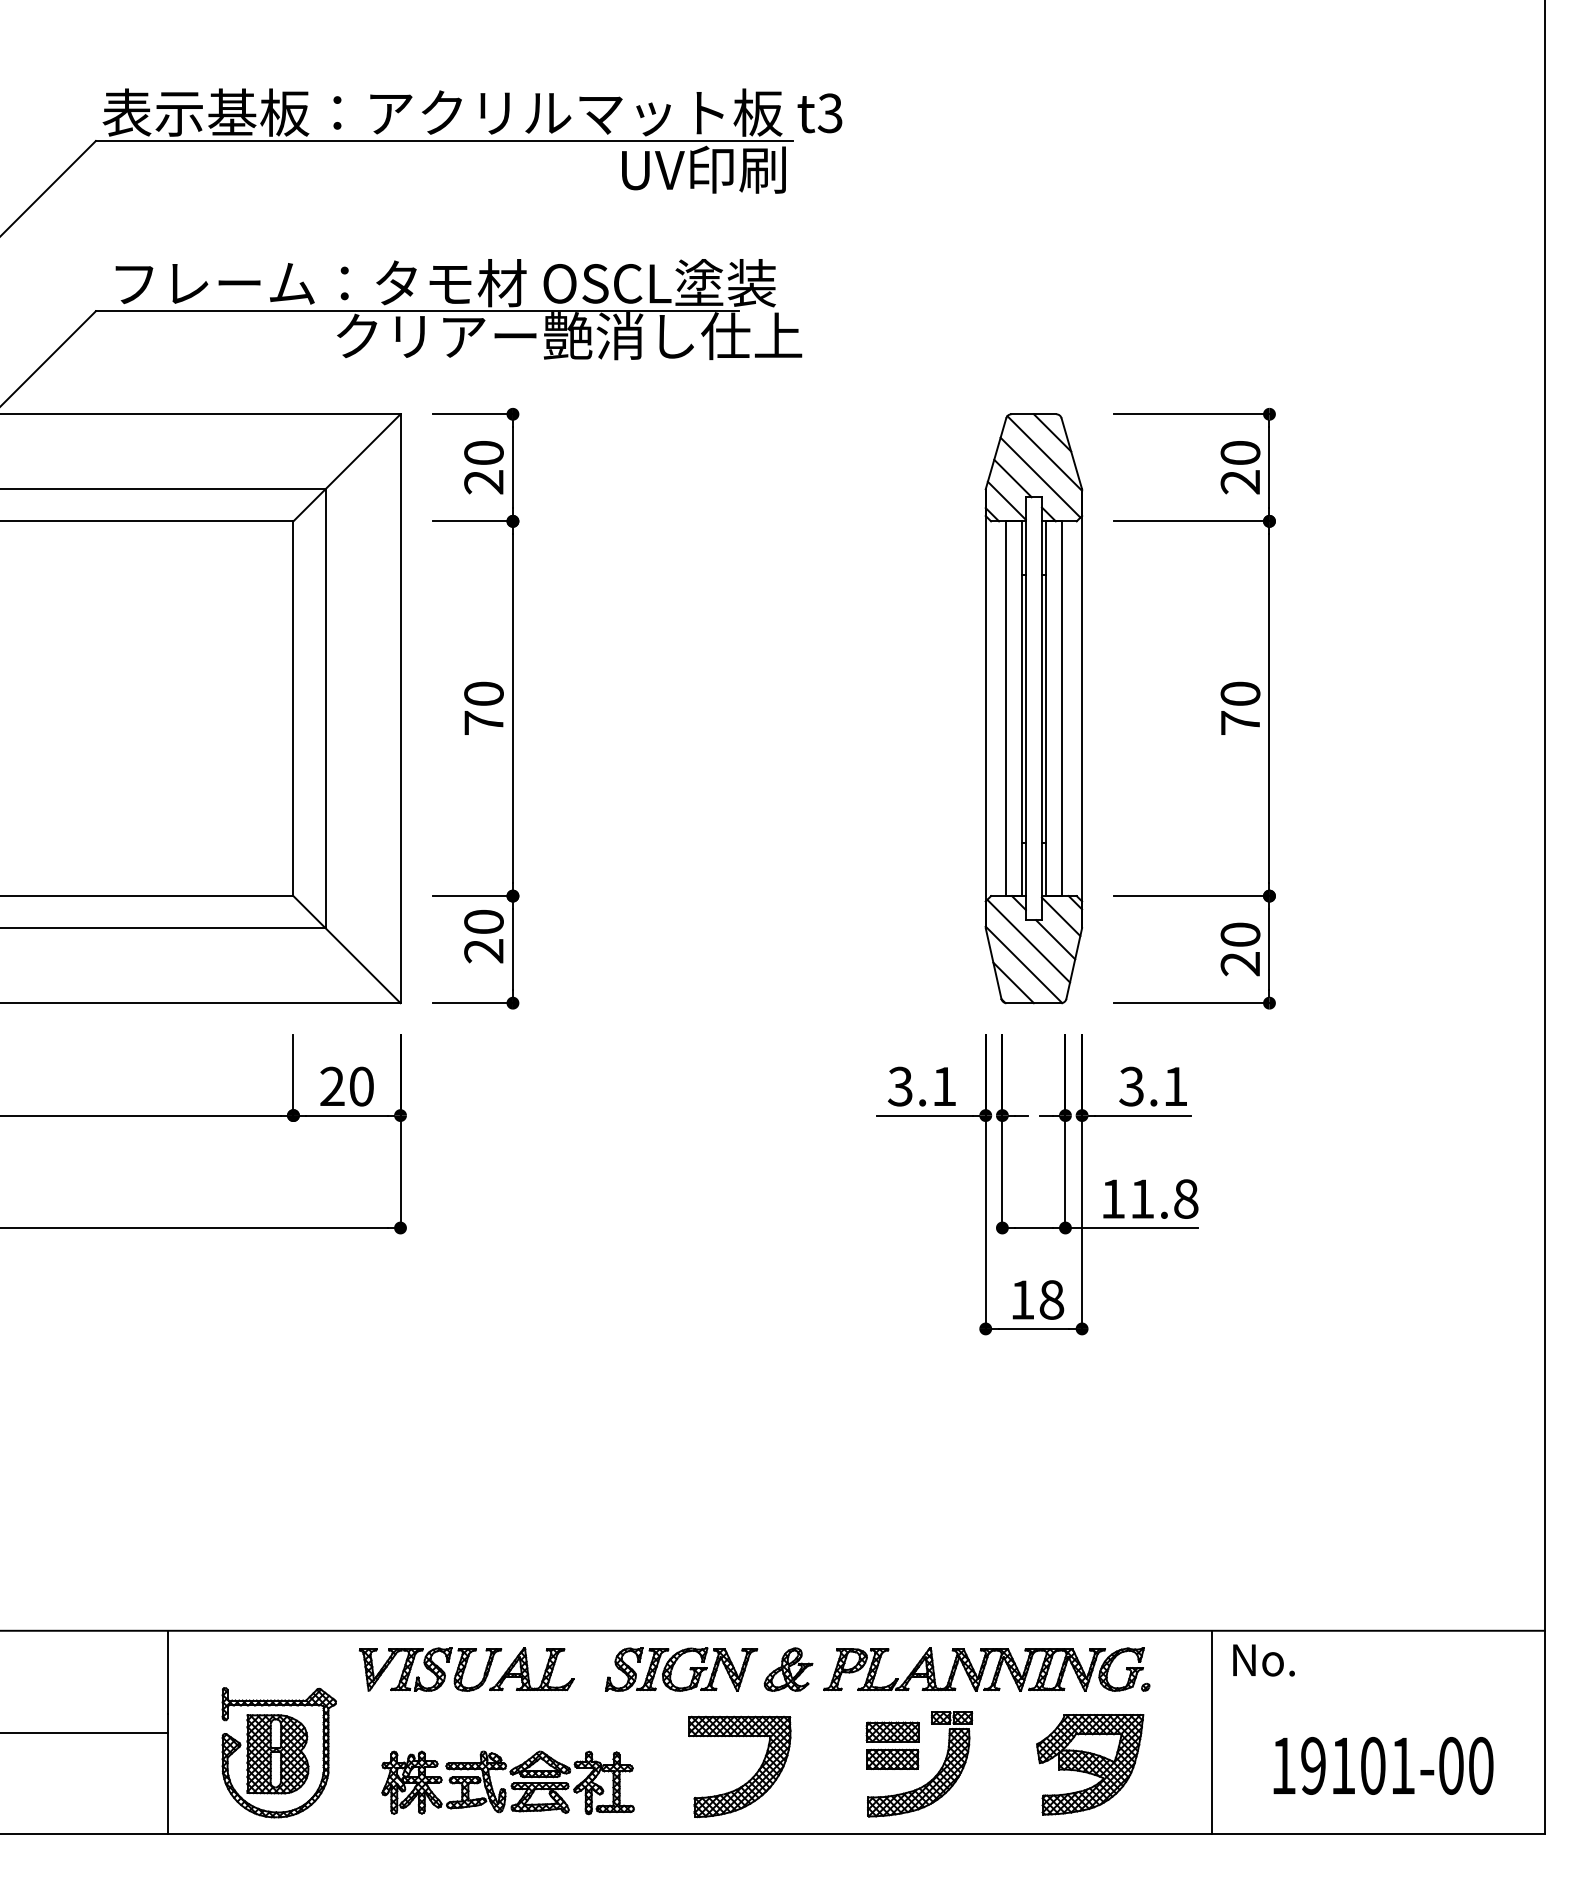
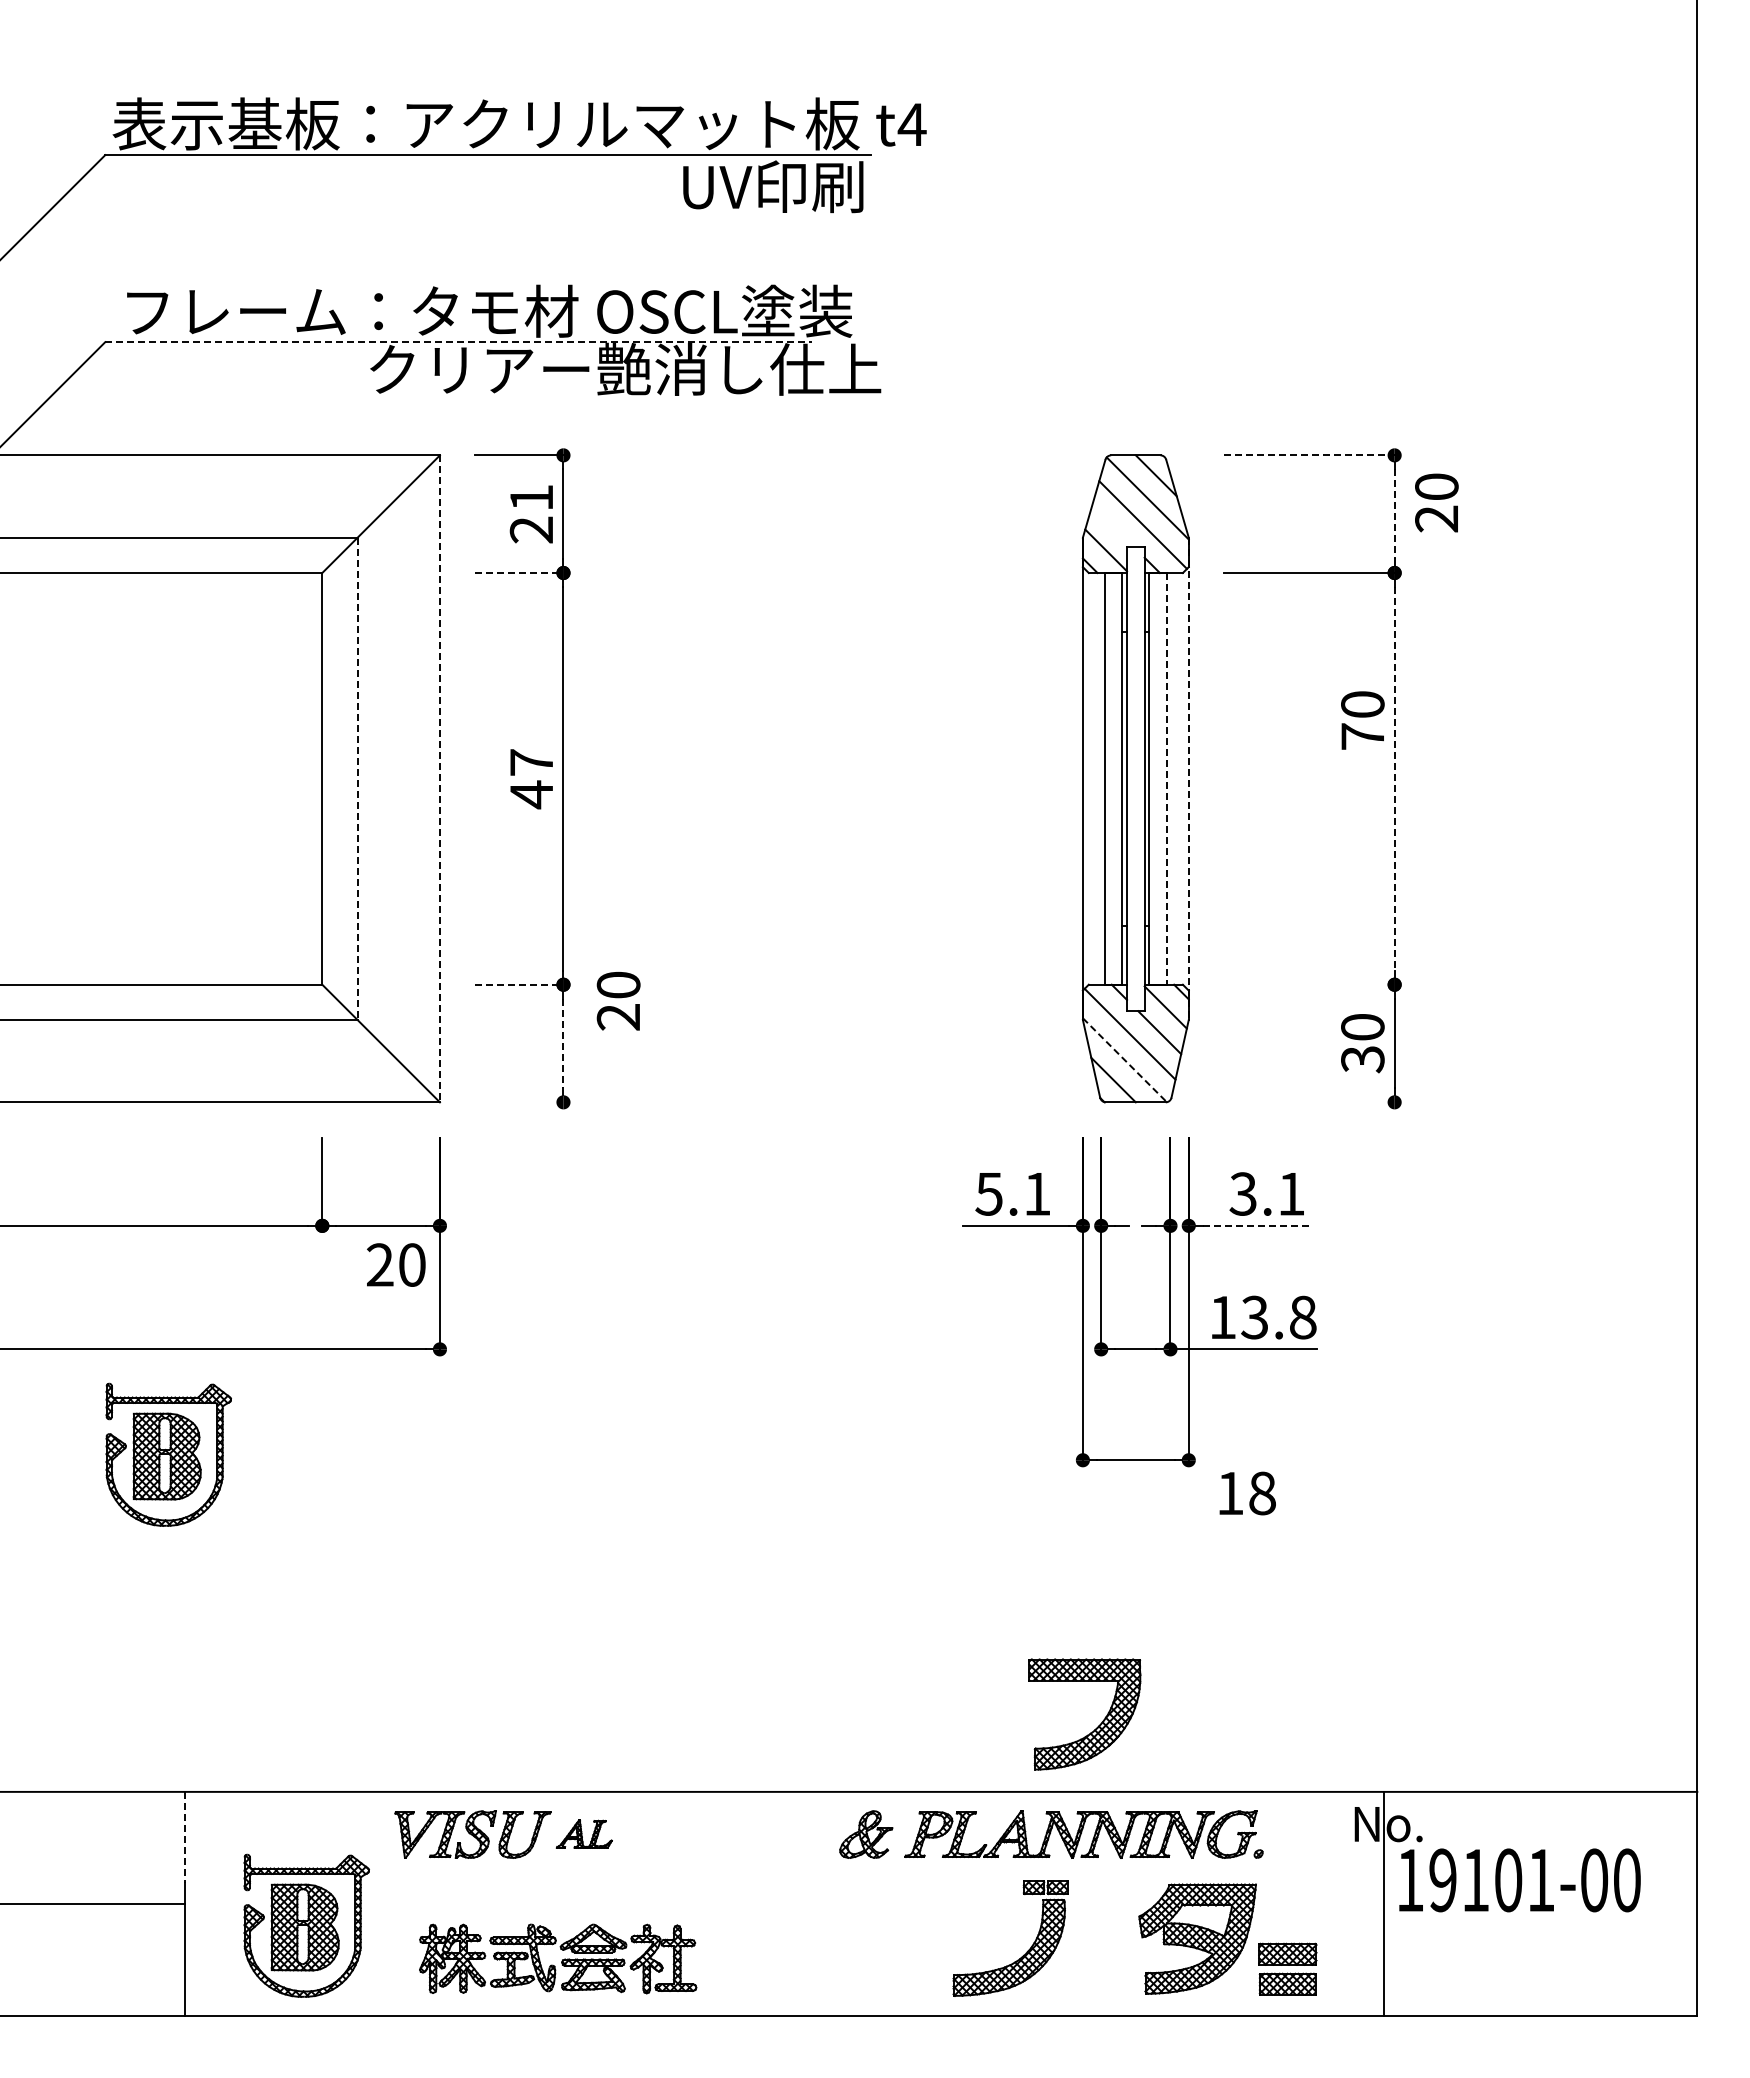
text: (829, 113) -> (911, 124), t3 -> t4
line: (418, 311) -> (459, 342), solid -> dashed
line: (1191, 414) -> (1309, 455), solid -> dashed
text: (483, 452) -> (531, 497), 20 -> 21
text: (1240, 467) -> (1436, 502), moved
line: (1269, 468) -> (1394, 514), solid -> dashed
line: (1012, 478) -> (1112, 525), removed
line: (472, 521) -> (519, 573), solid -> dashed
line: (1062, 708) -> (1167, 778), solid -> dashed
text: (1240, 708) -> (1362, 720), moved
line: (1269, 708) -> (1394, 778), solid -> dashed
line: (325, 709) -> (357, 779), solid -> dashed
line: (400, 709) -> (439, 779), solid -> dashed
text: (483, 709) -> (531, 779), 70 -> 47
line: (1081, 709) -> (1188, 779), solid -> dashed
line: (472, 895) -> (519, 984), solid -> dashed
line: (1191, 895) -> (1309, 984), removed
text: (483, 936) -> (618, 1001), moved
line: (512, 949) -> (563, 1043), solid -> dashed
text: (1240, 964) -> (1362, 1059), 20 -> 30
line: (1024, 965) -> (1125, 1060), solid -> dashed
line: (472, 1003) -> (519, 1102), removed
line: (1191, 1003) -> (1309, 1102), removed
text: (347, 1086) -> (396, 1264), moved
text: (899, 1086) -> (988, 1193), 3.1 -> 5.1
line: (1142, 1115) -> (1255, 1225), solid -> dashed
text: (1141, 1198) -> (1254, 1317), 11.8 -> 13.8
text: (1038, 1300) -> (1247, 1493), moved
part: (153, 1323) -> (168, 1454), added
part: (674, 1665) -> (740, 1830), removed
part: (532, 1668) -> (584, 1833), size x0.6
line: (168, 1672) -> (184, 1837), solid -> dashed
line: (1212, 1732) -> (1384, 1903), moved
part: (892, 1745) -> (1287, 1968), moved
text: (1383, 1766) -> (1519, 1880), moved
part: (751, 1777) -> (1097, 1726), moved

